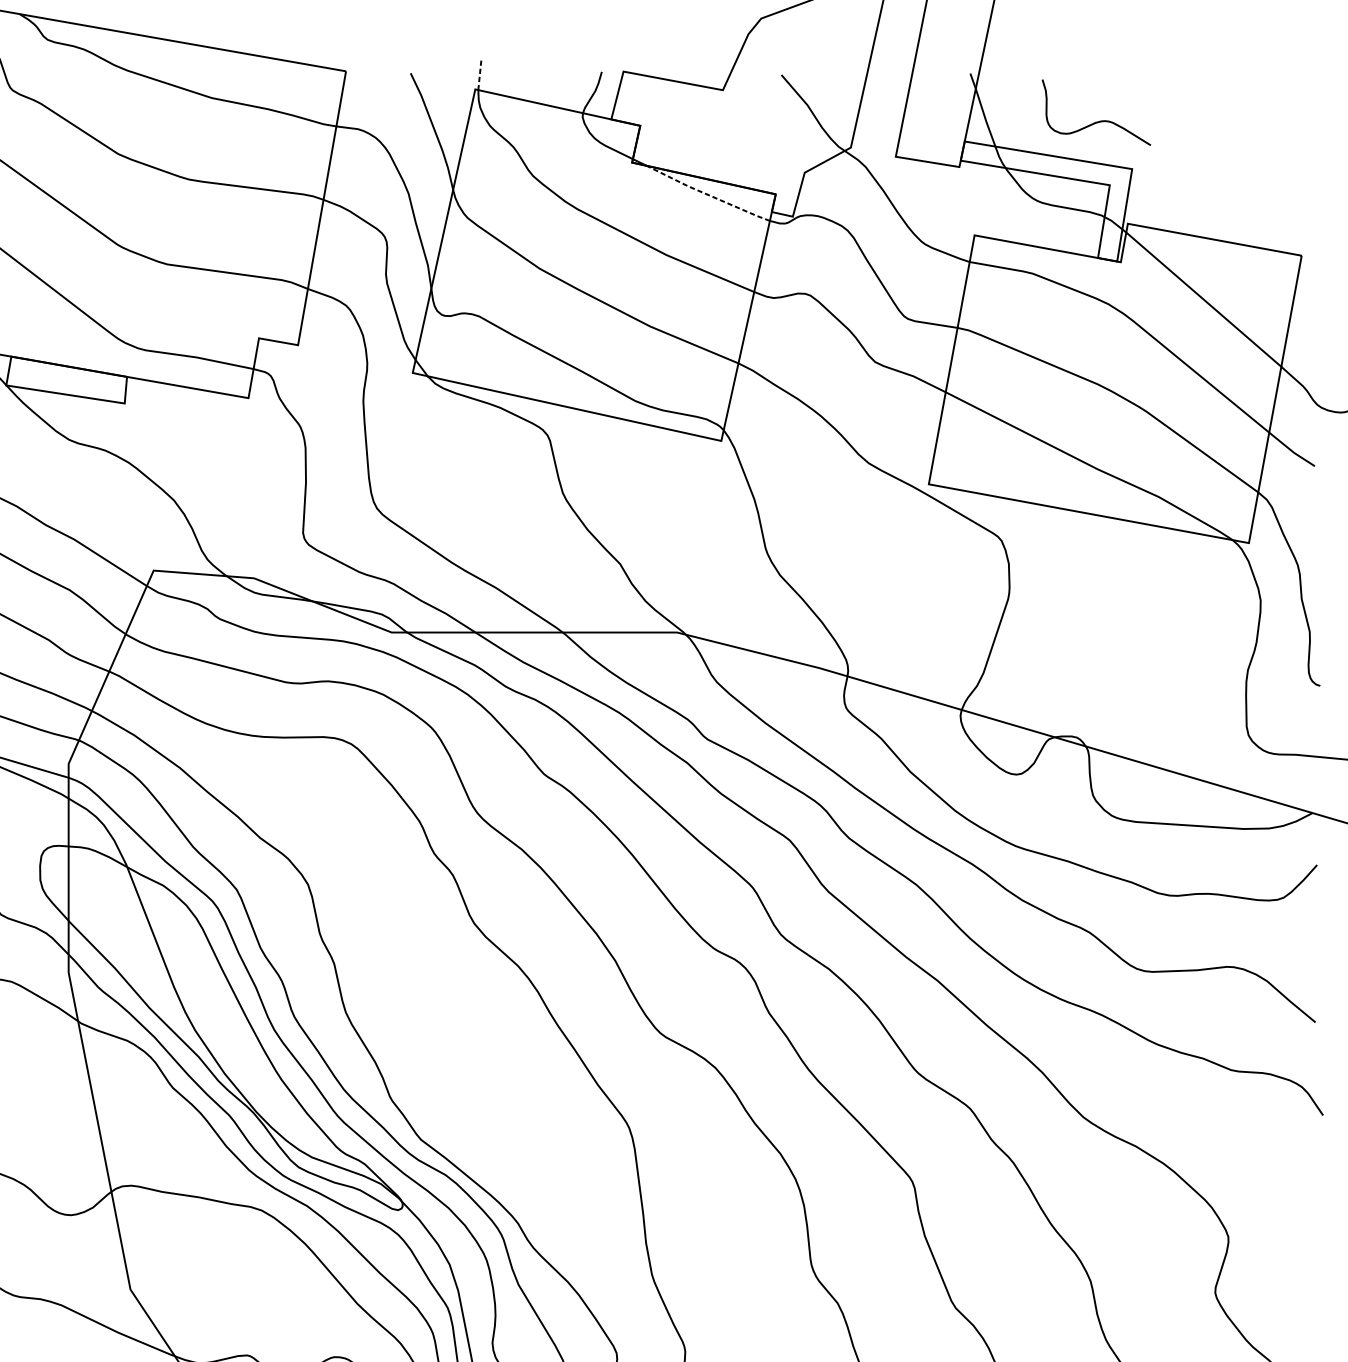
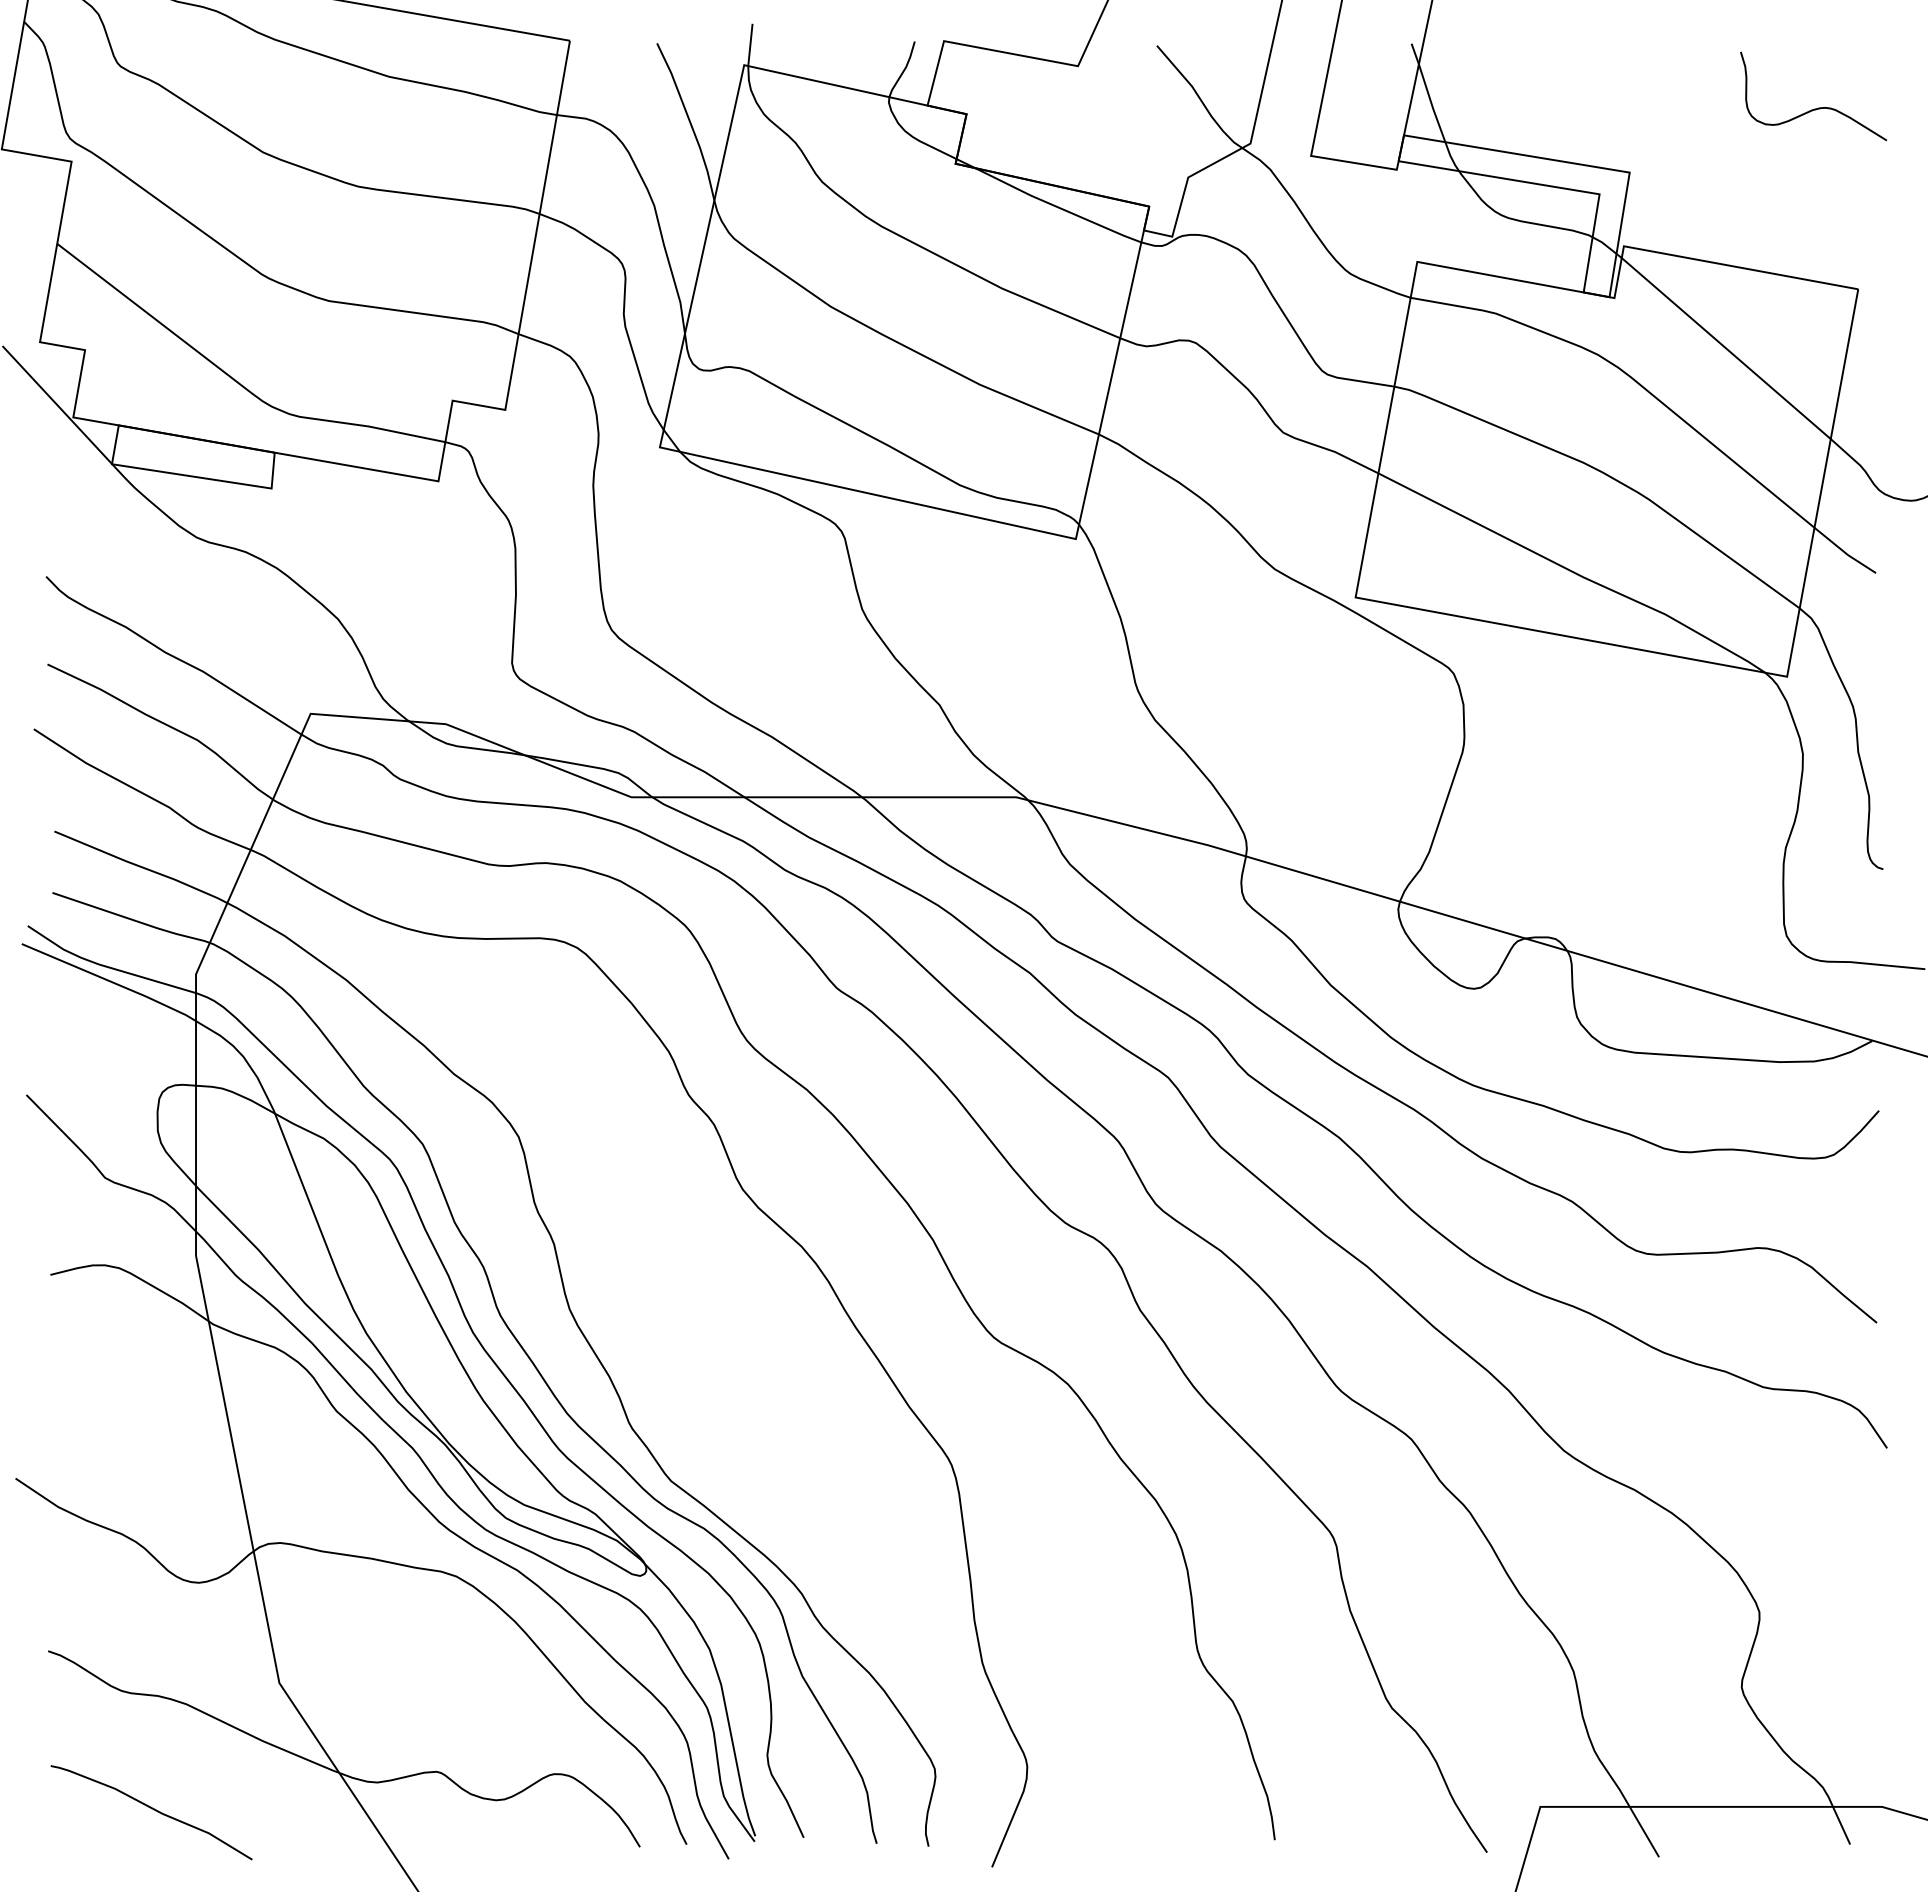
line: (479, 74) -> (750, 44), dashed -> solid
curve: (1097, 121) -> (1814, 108), moved
line: (707, 195) -> (1057, 207), dashed -> solid

